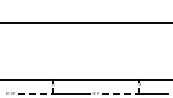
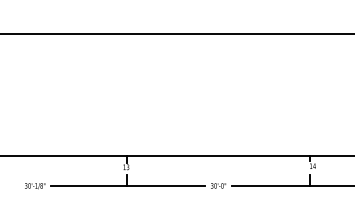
line: (35, 93) -> (88, 185), dashed -> solid
line: (120, 93) -> (271, 185), dashed -> solid

